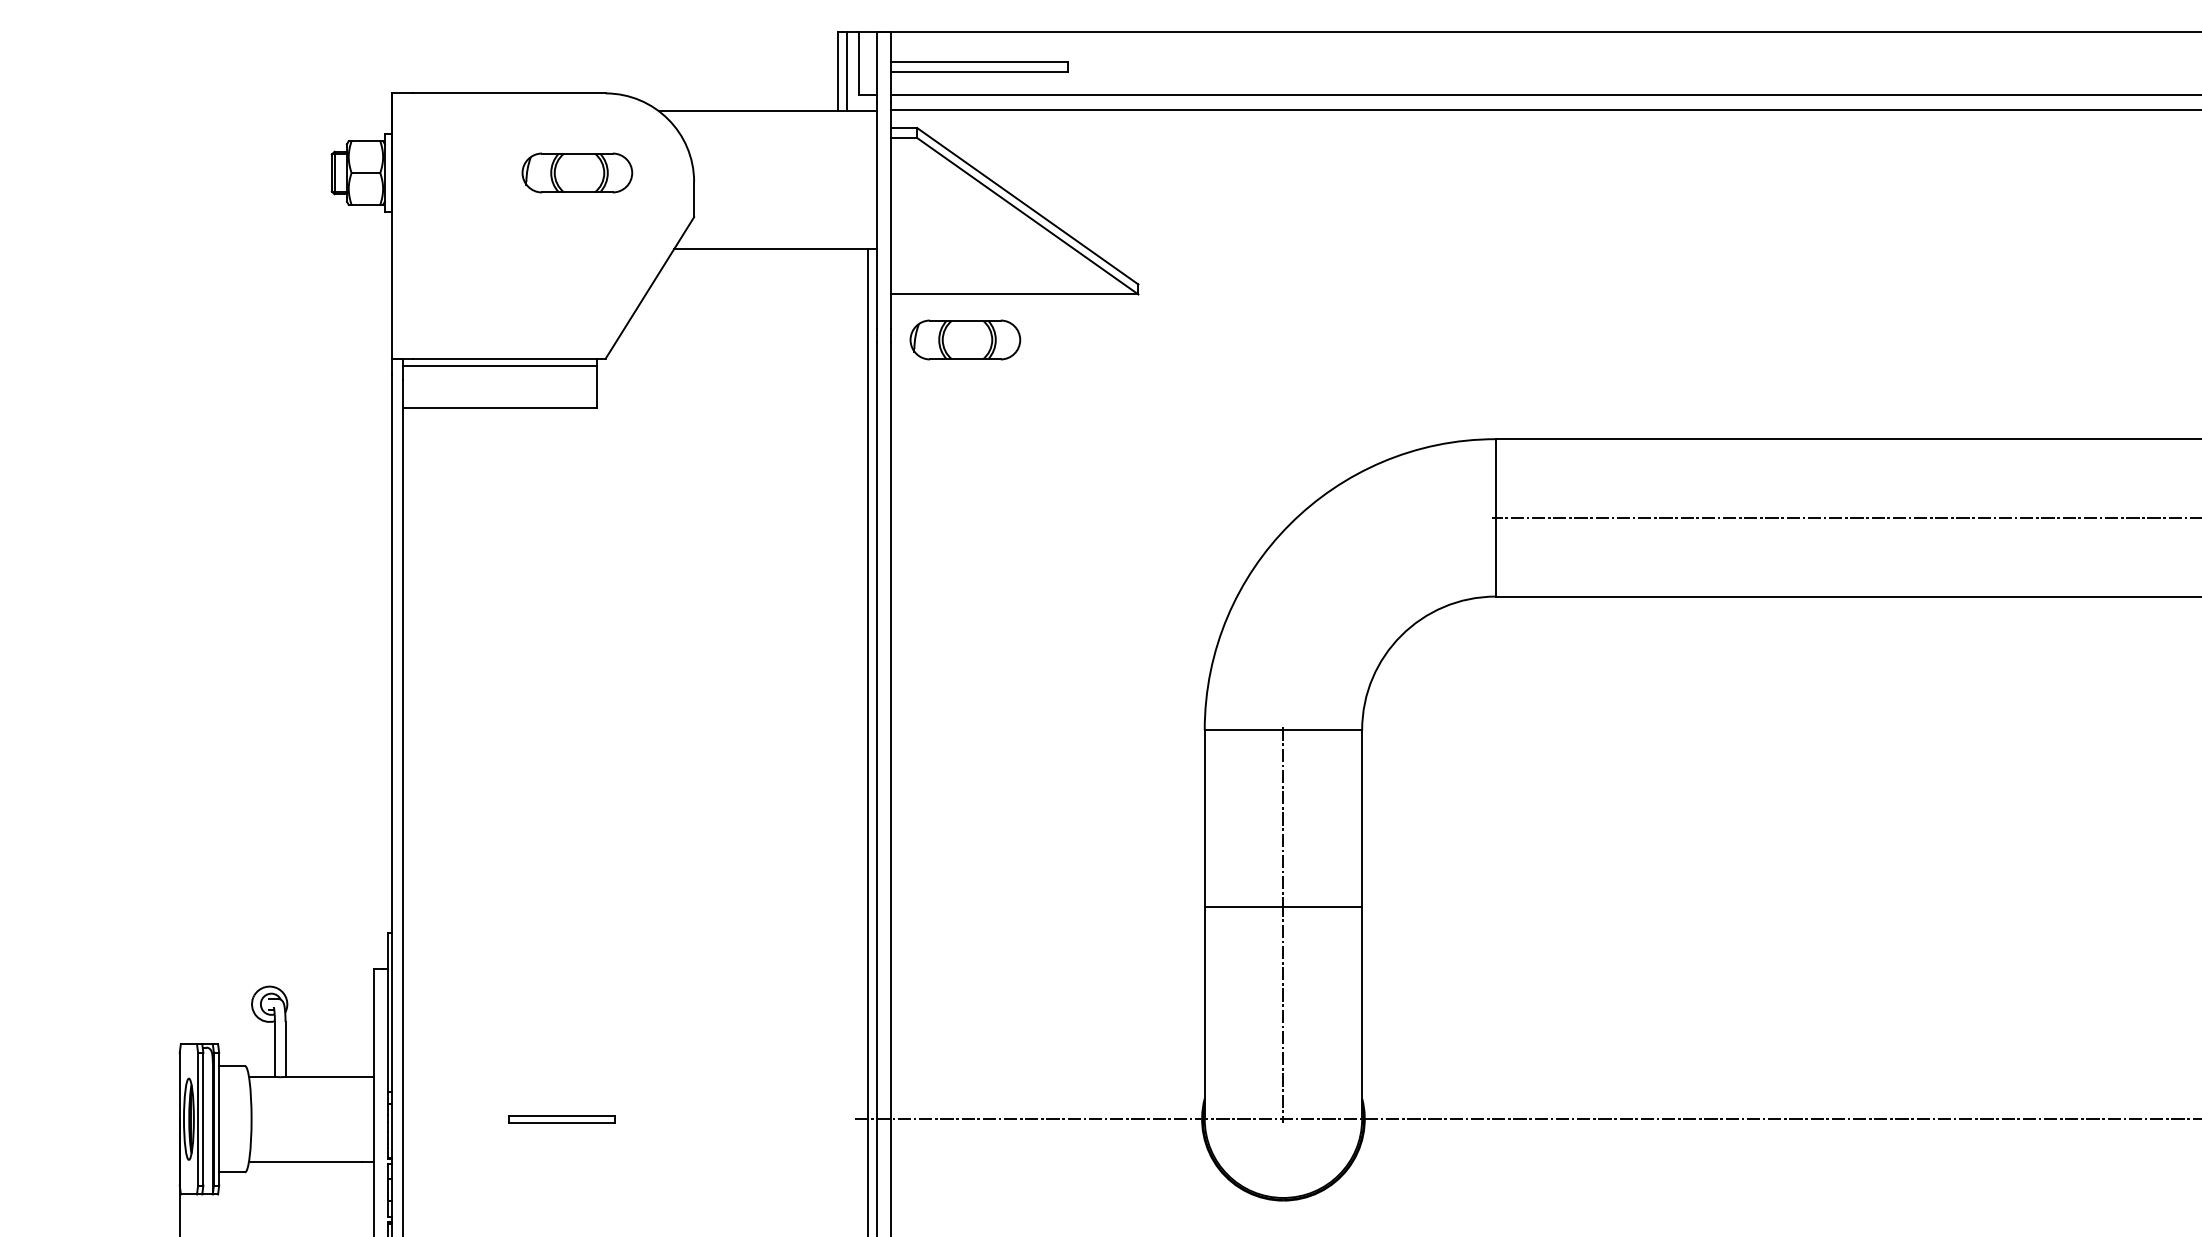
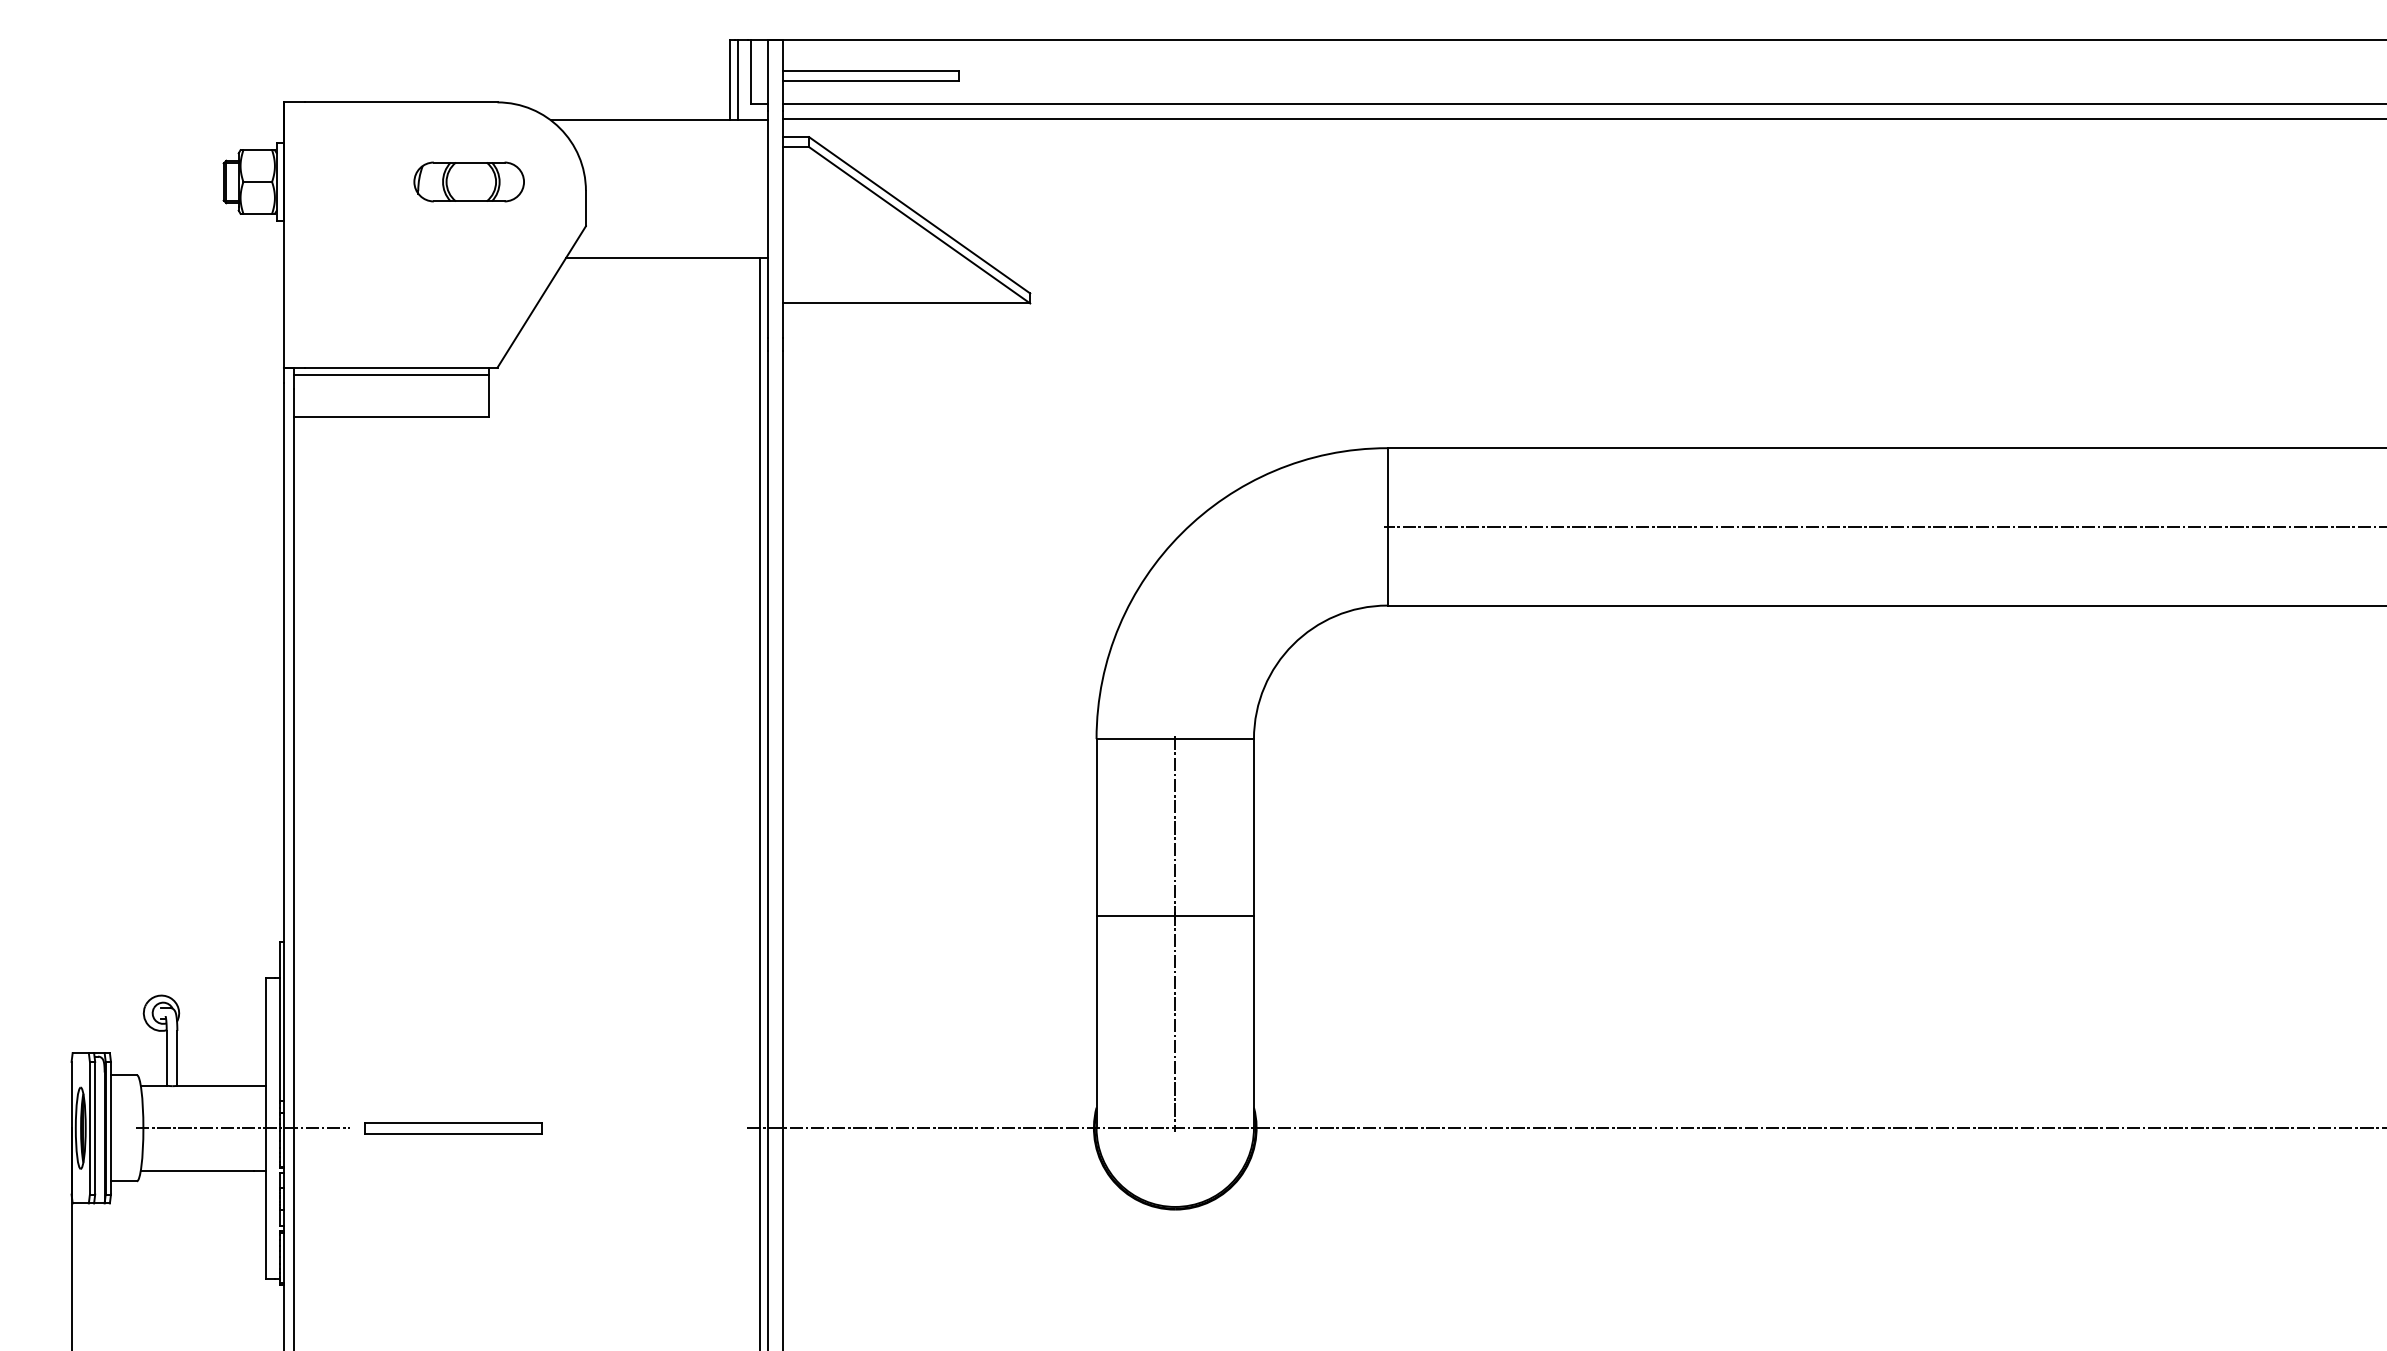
part: (964, 339) -> (856, 348), removed
line: (350, 1119) -> (242, 1128), added
part: (561, 1119) -> (453, 1128), size x1.67

